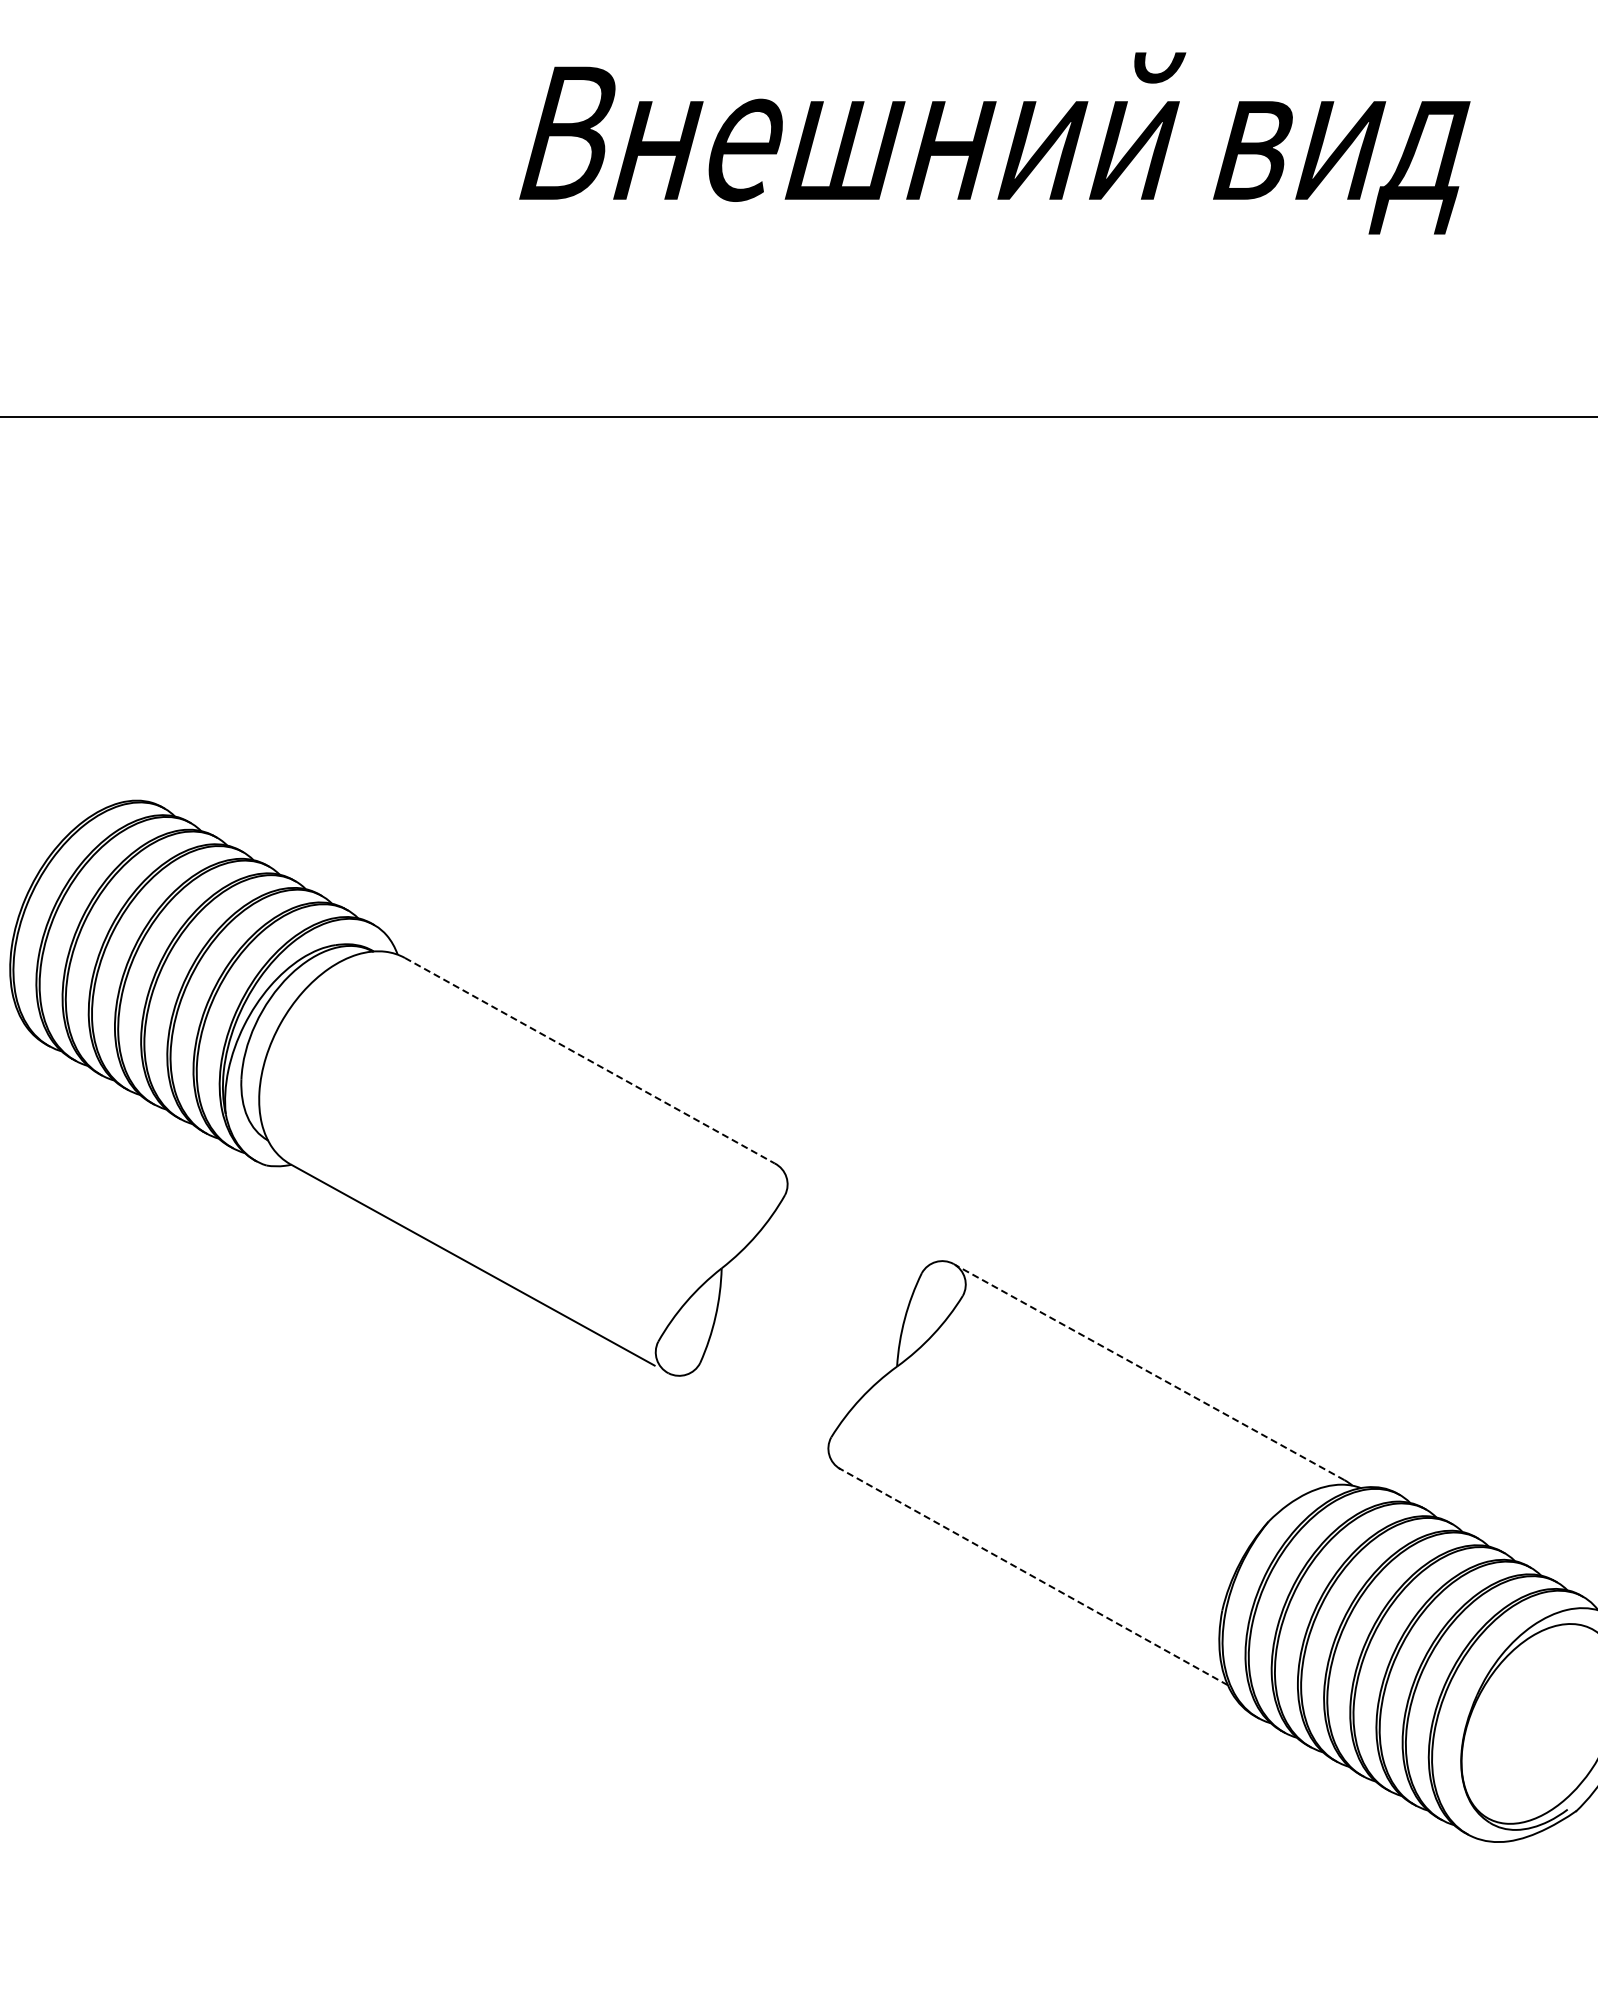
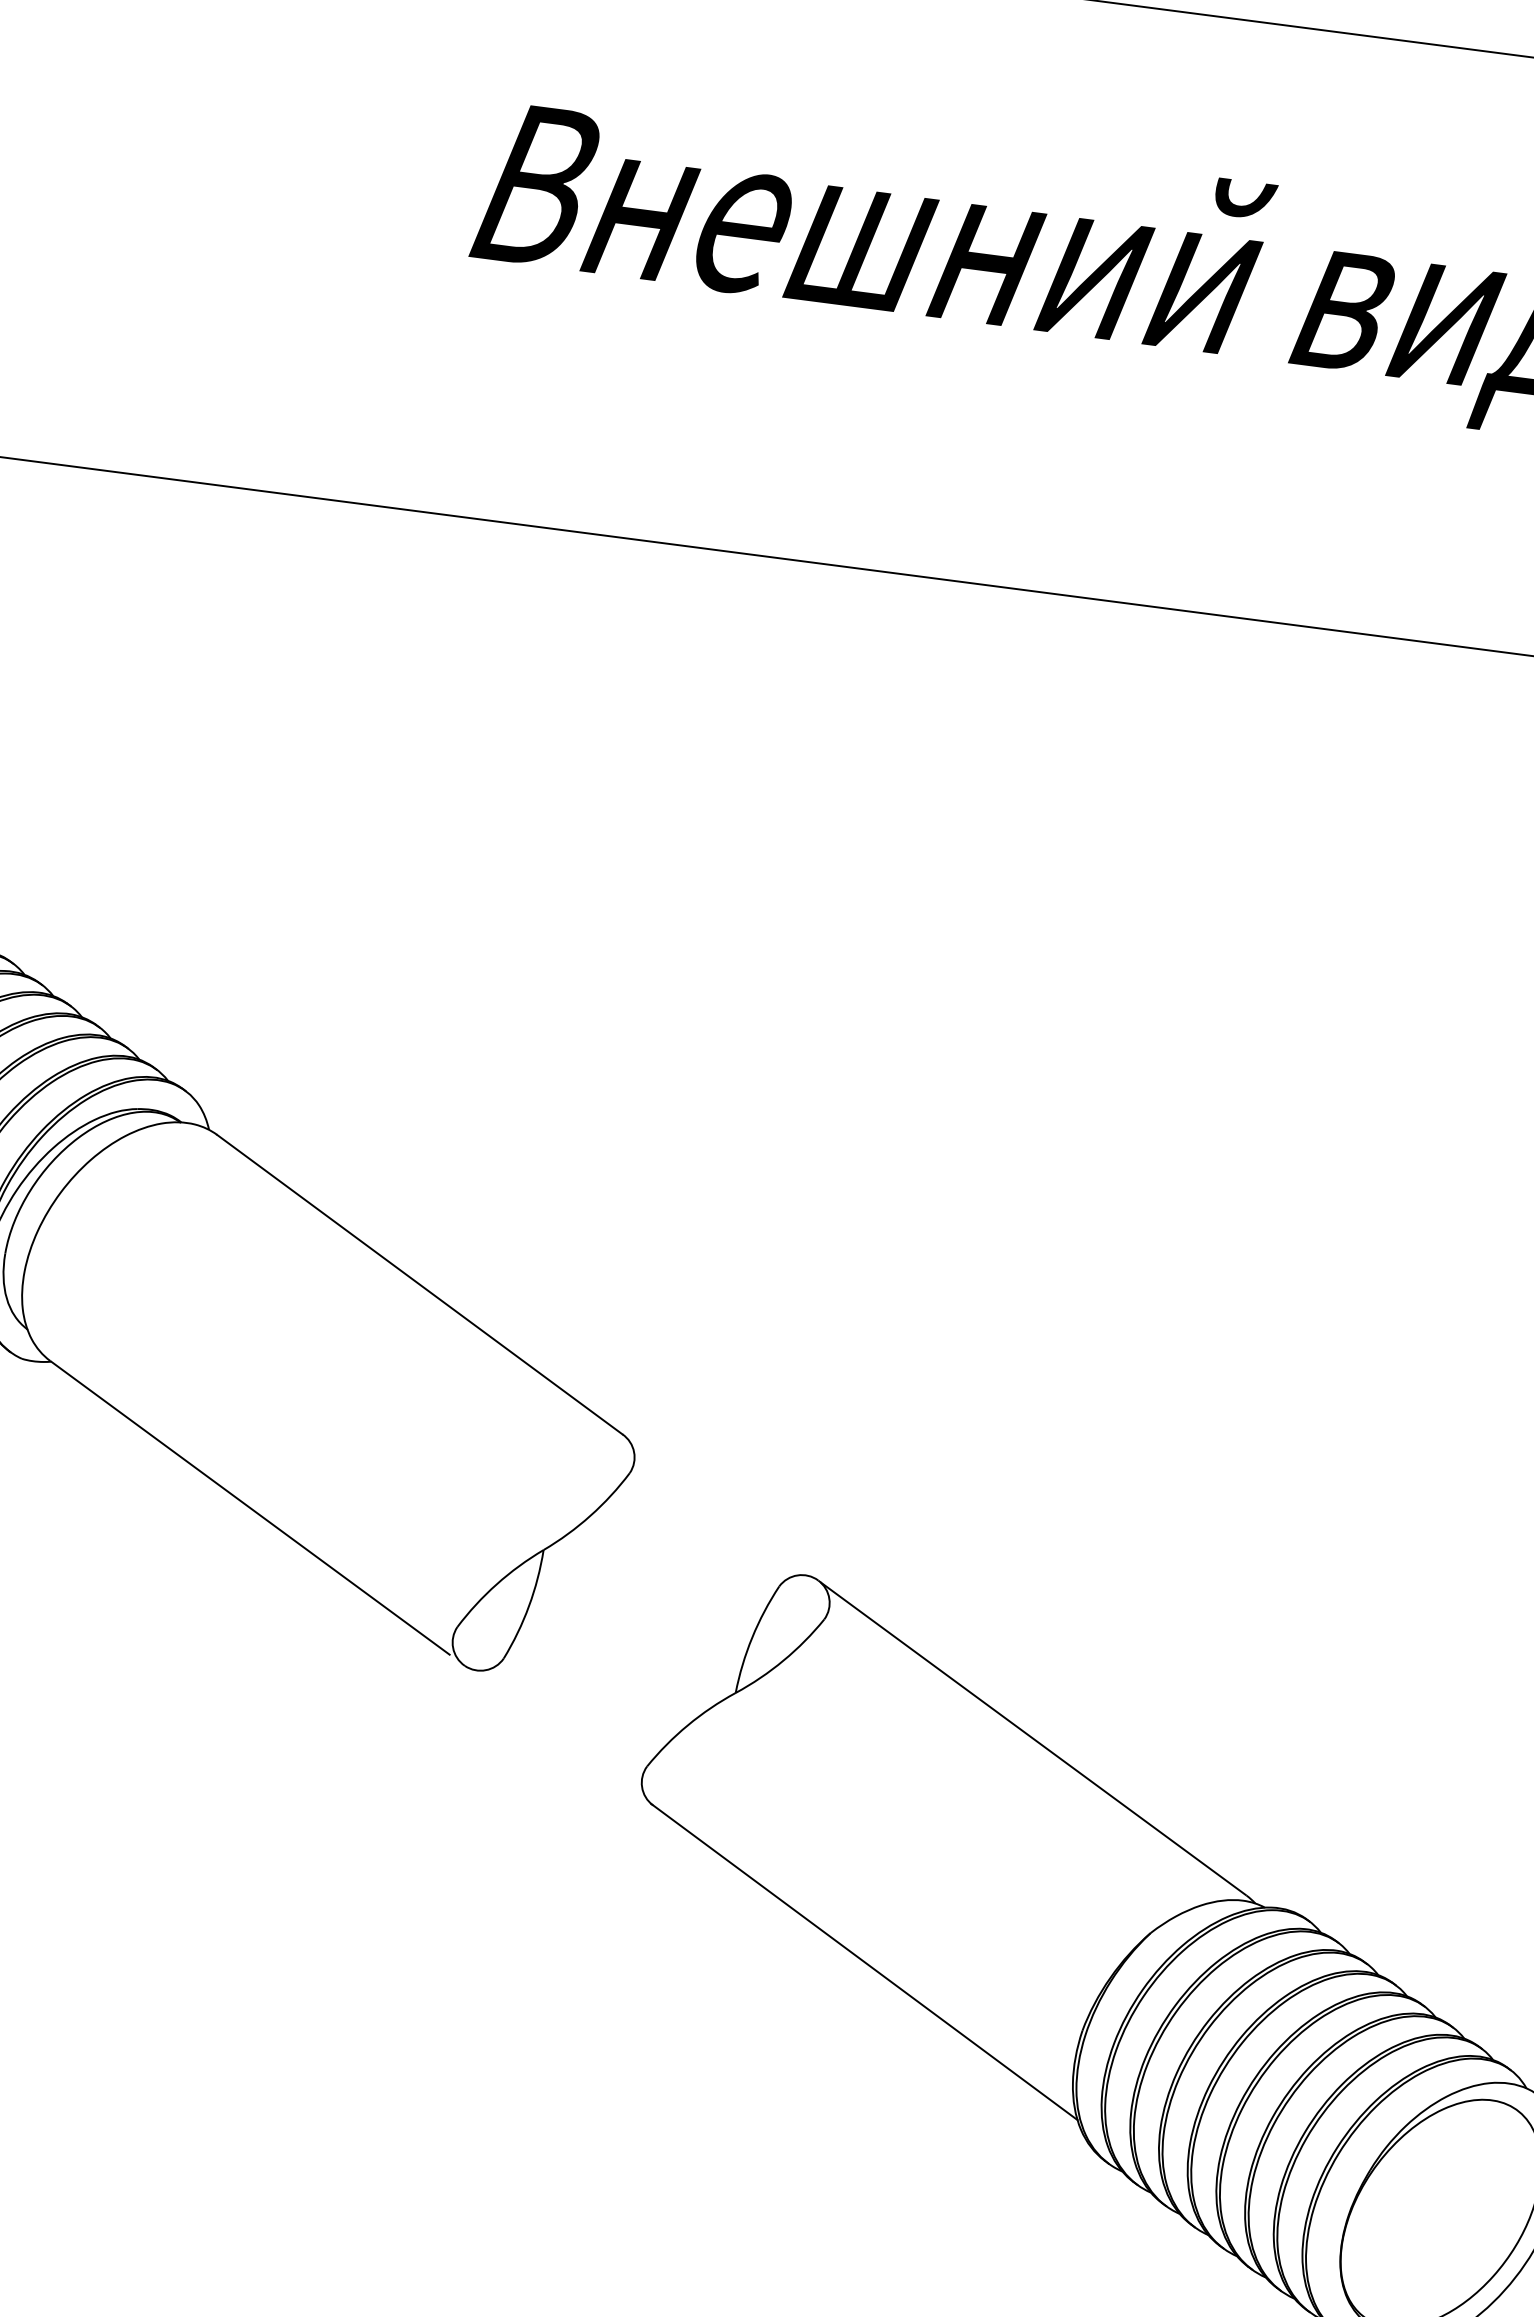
line: (589, 1060) -> (419, 1284), dashed -> solid
line: (1149, 1372) -> (1032, 1738), dashed -> solid
line: (1033, 1576) -> (864, 1961), dashed -> solid

